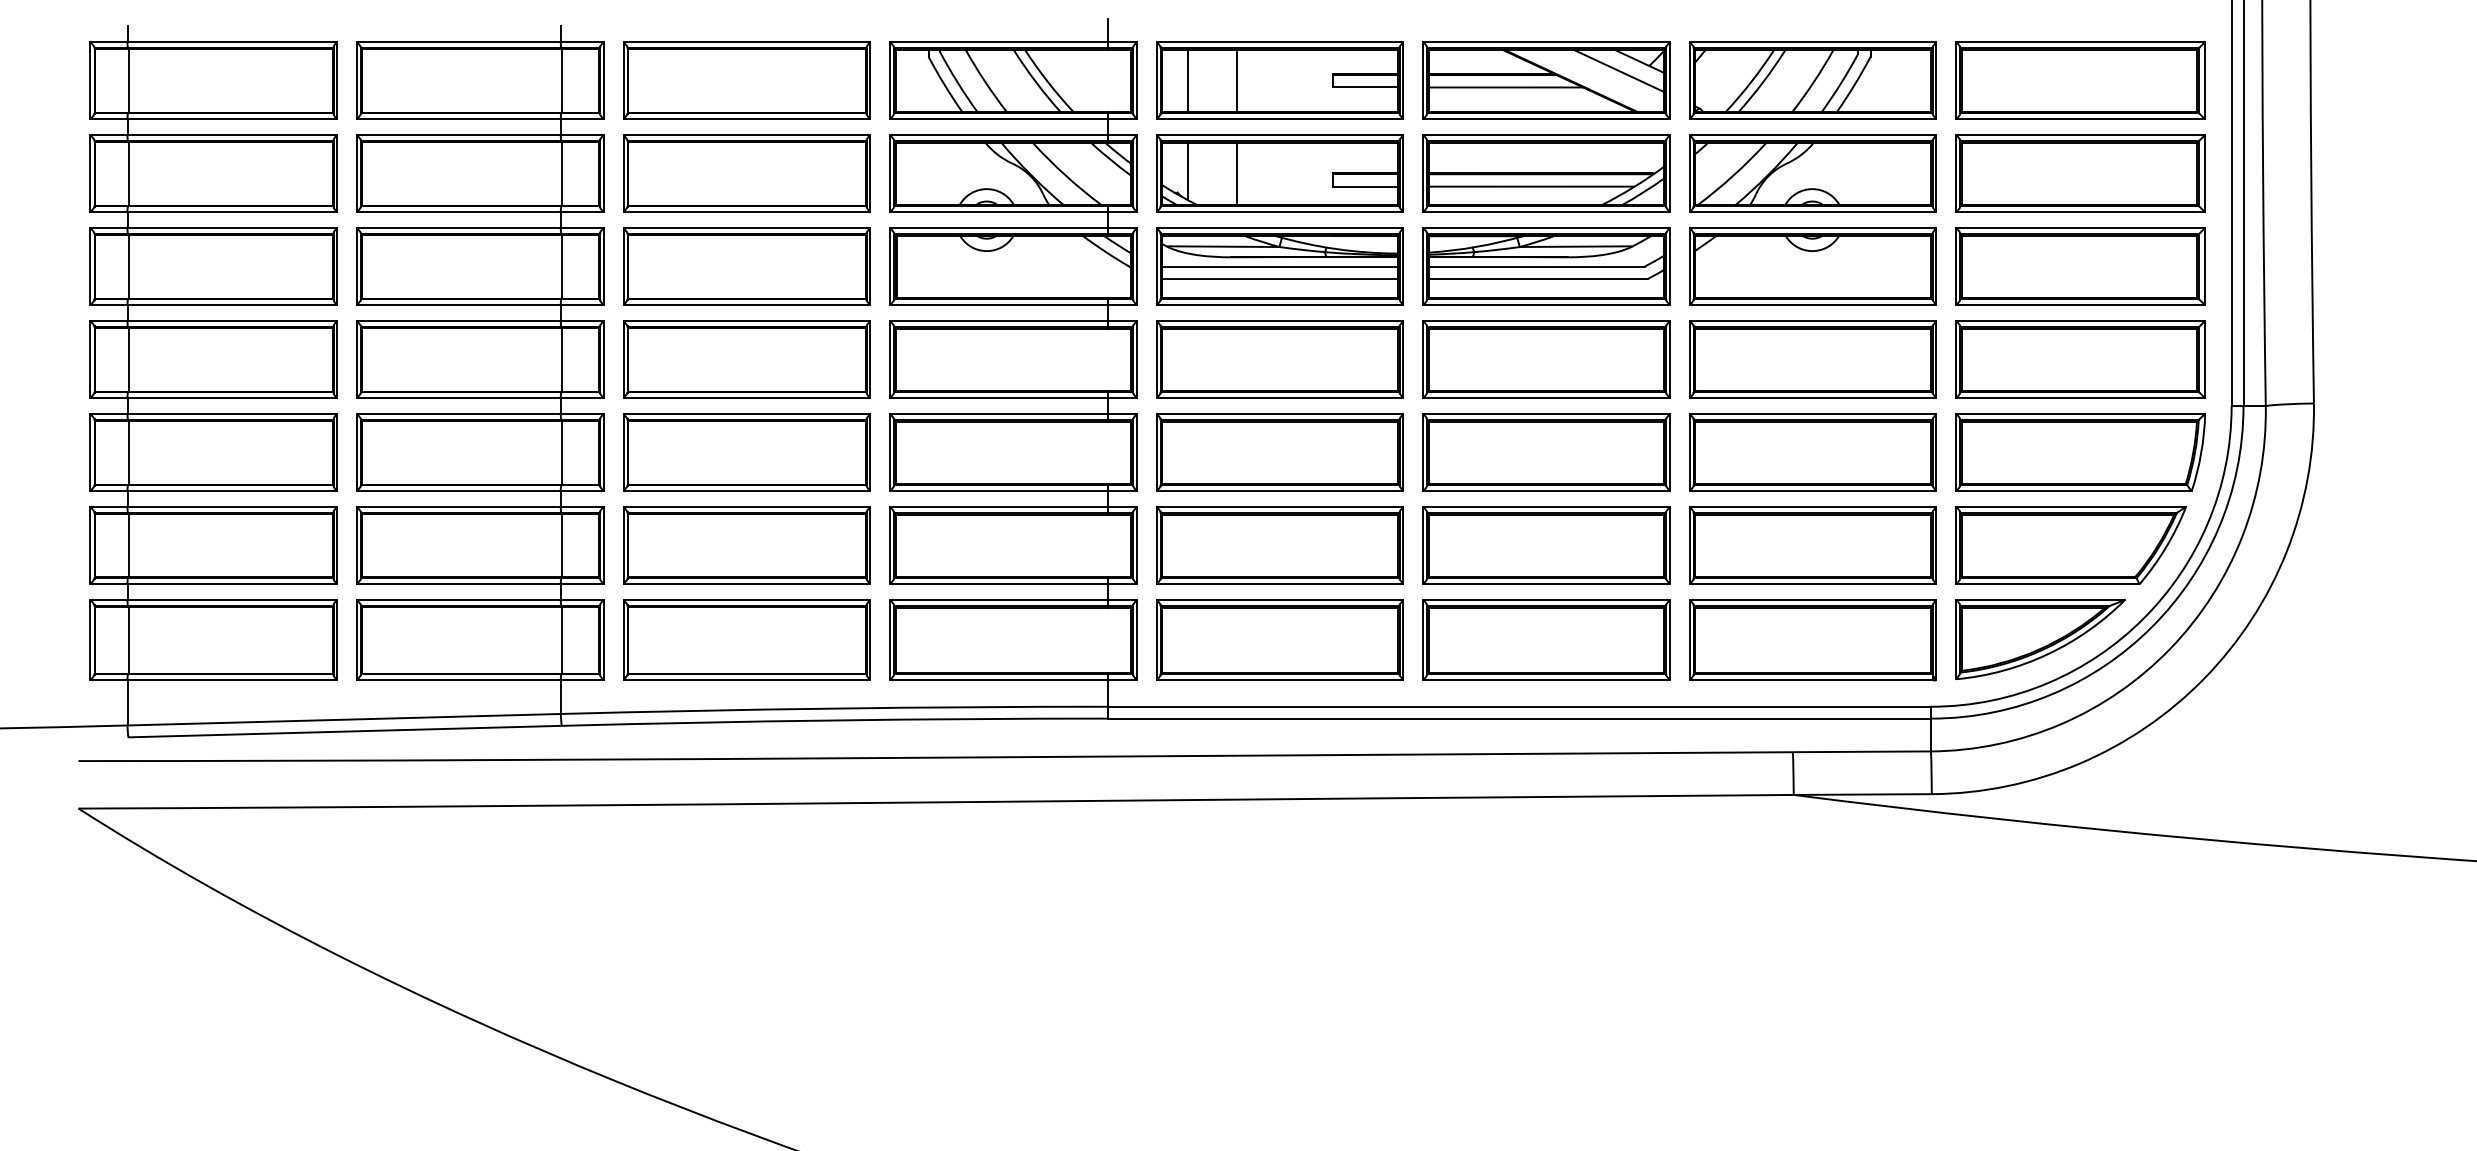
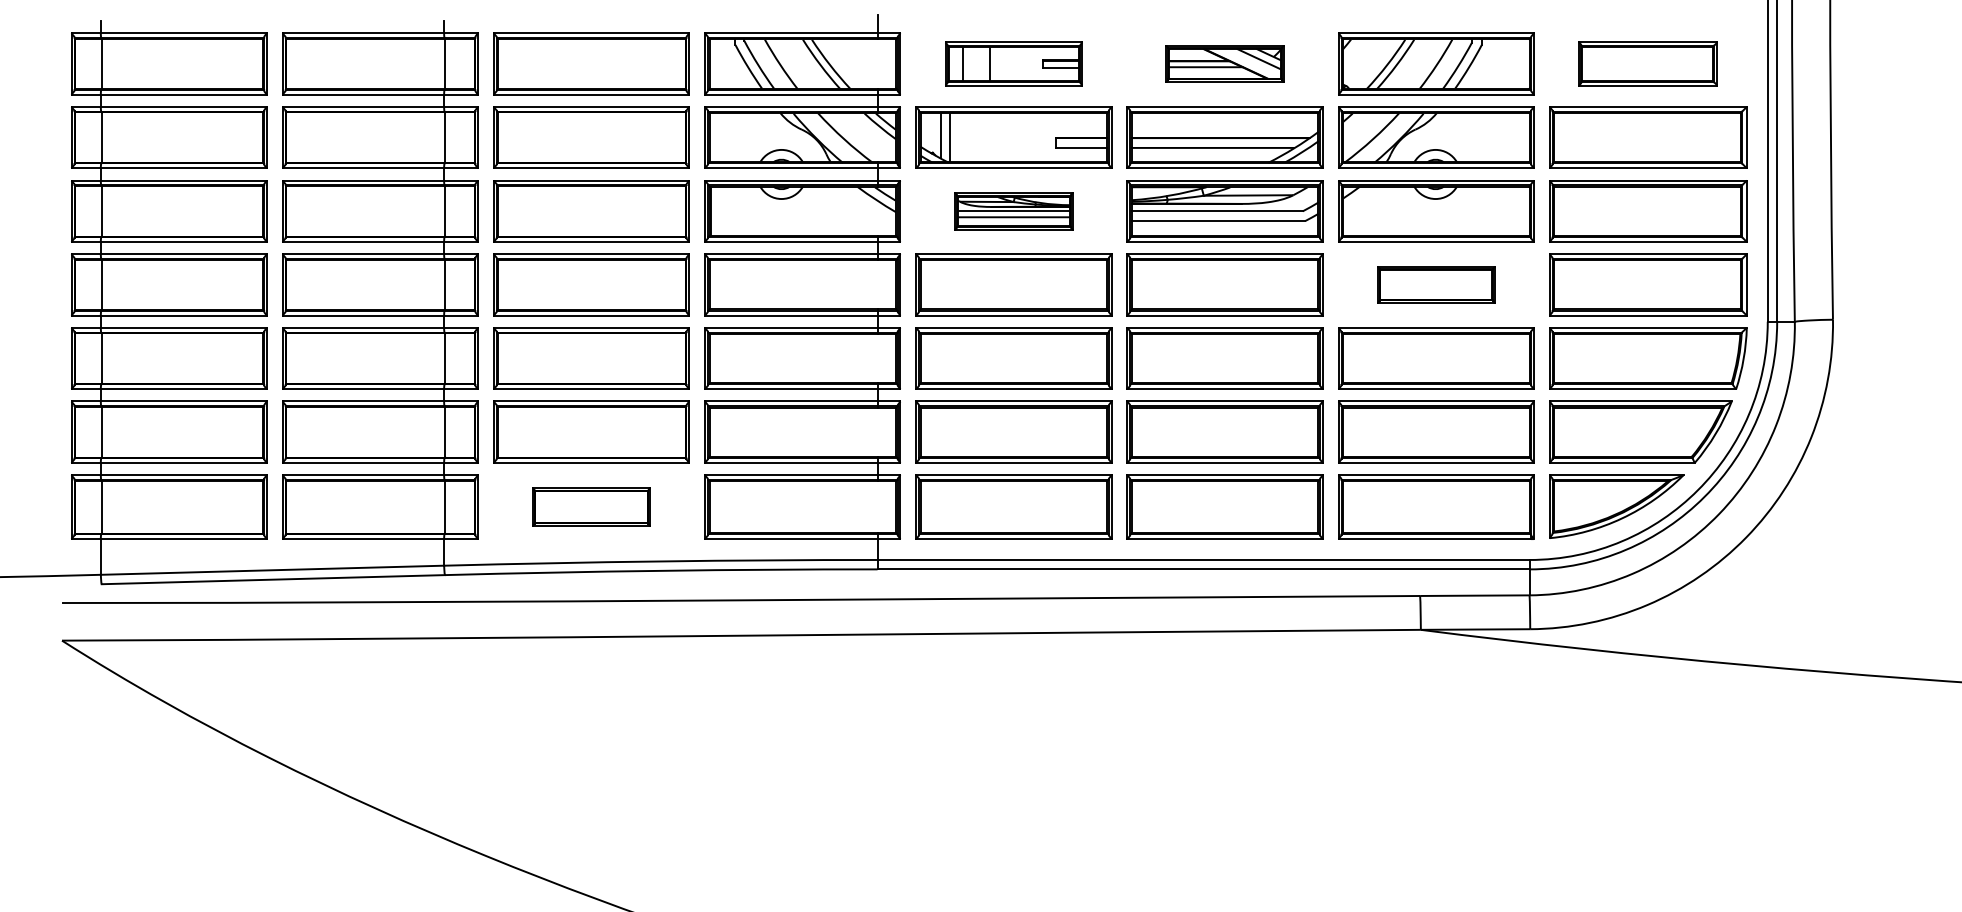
part: (1279, 80) -> (1013, 63), size x0.7
part: (1545, 80) -> (1224, 63), size x0.6
part: (2081, 80) -> (1648, 63), size x0.7
line: (1237, 173) -> (950, 137), moved
part: (1279, 266) -> (1013, 211), size x0.6
part: (1813, 359) -> (1436, 284), size x0.6
part: (746, 639) -> (591, 506), size x0.6

